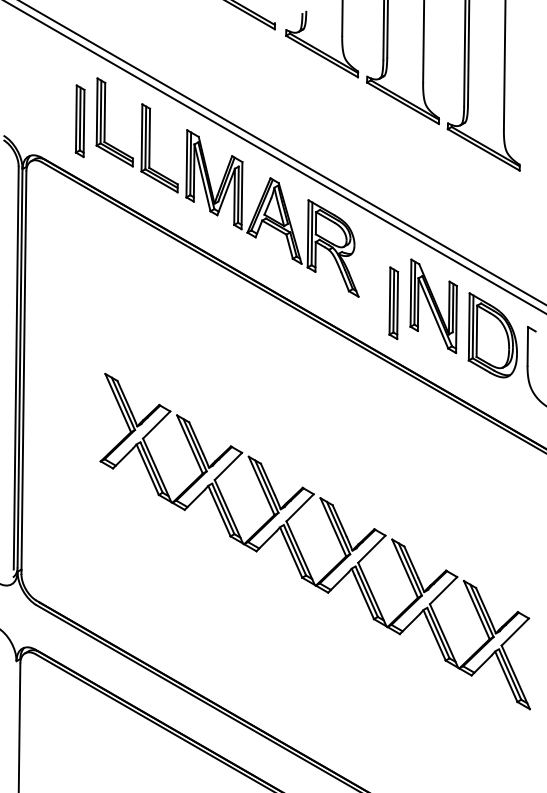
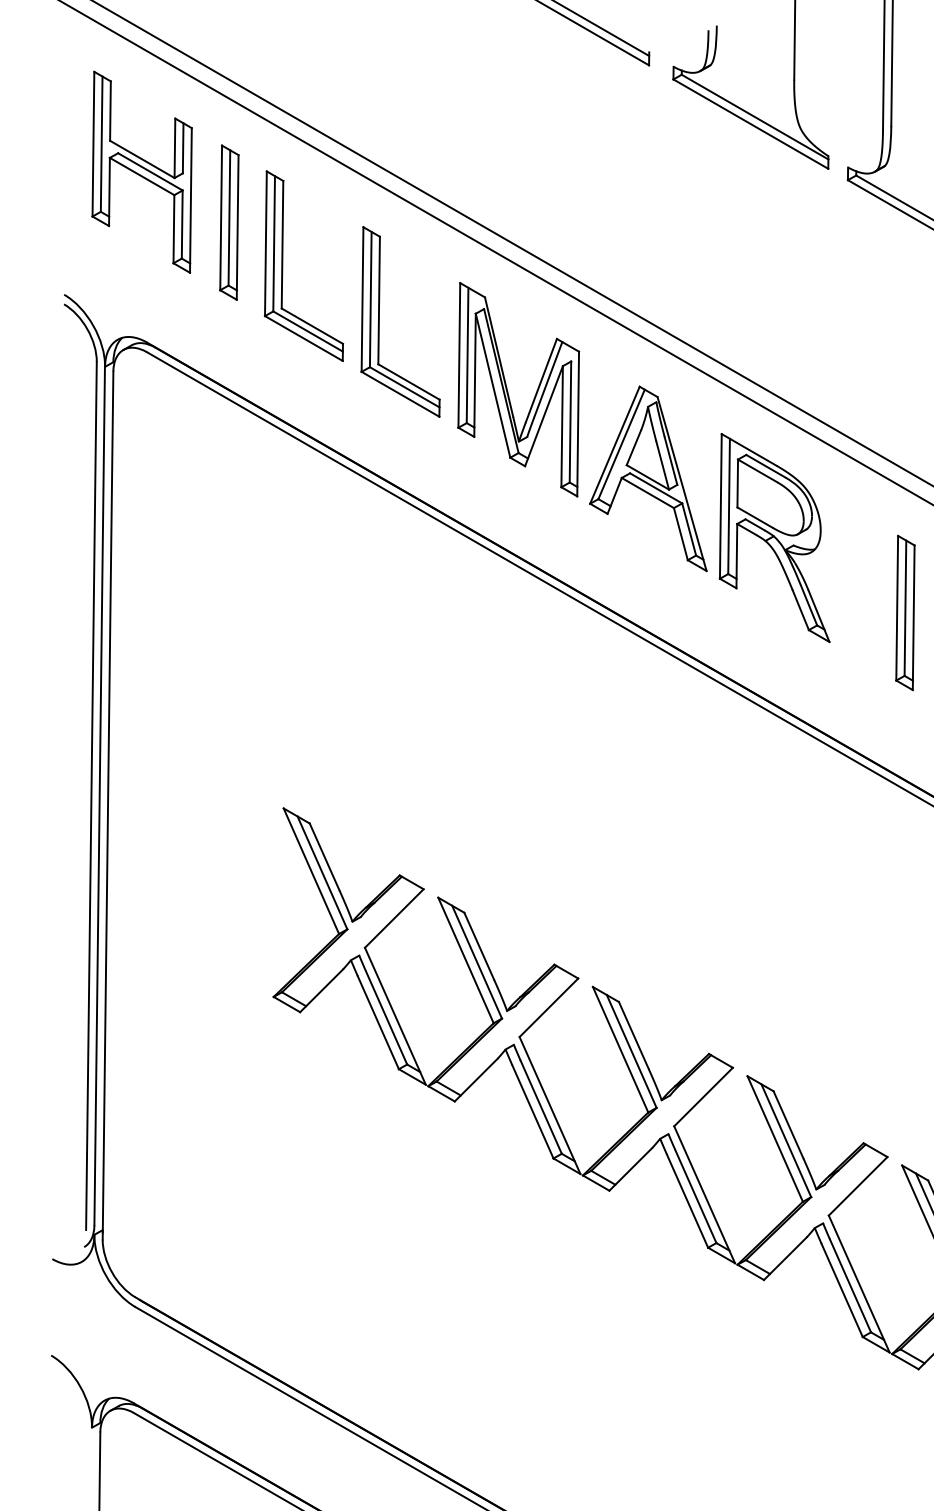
part: (39, 78) -> (141, 171), added
part: (79, 120) -> (227, 221), moved
part: (393, 303) -> (904, 613), moved

